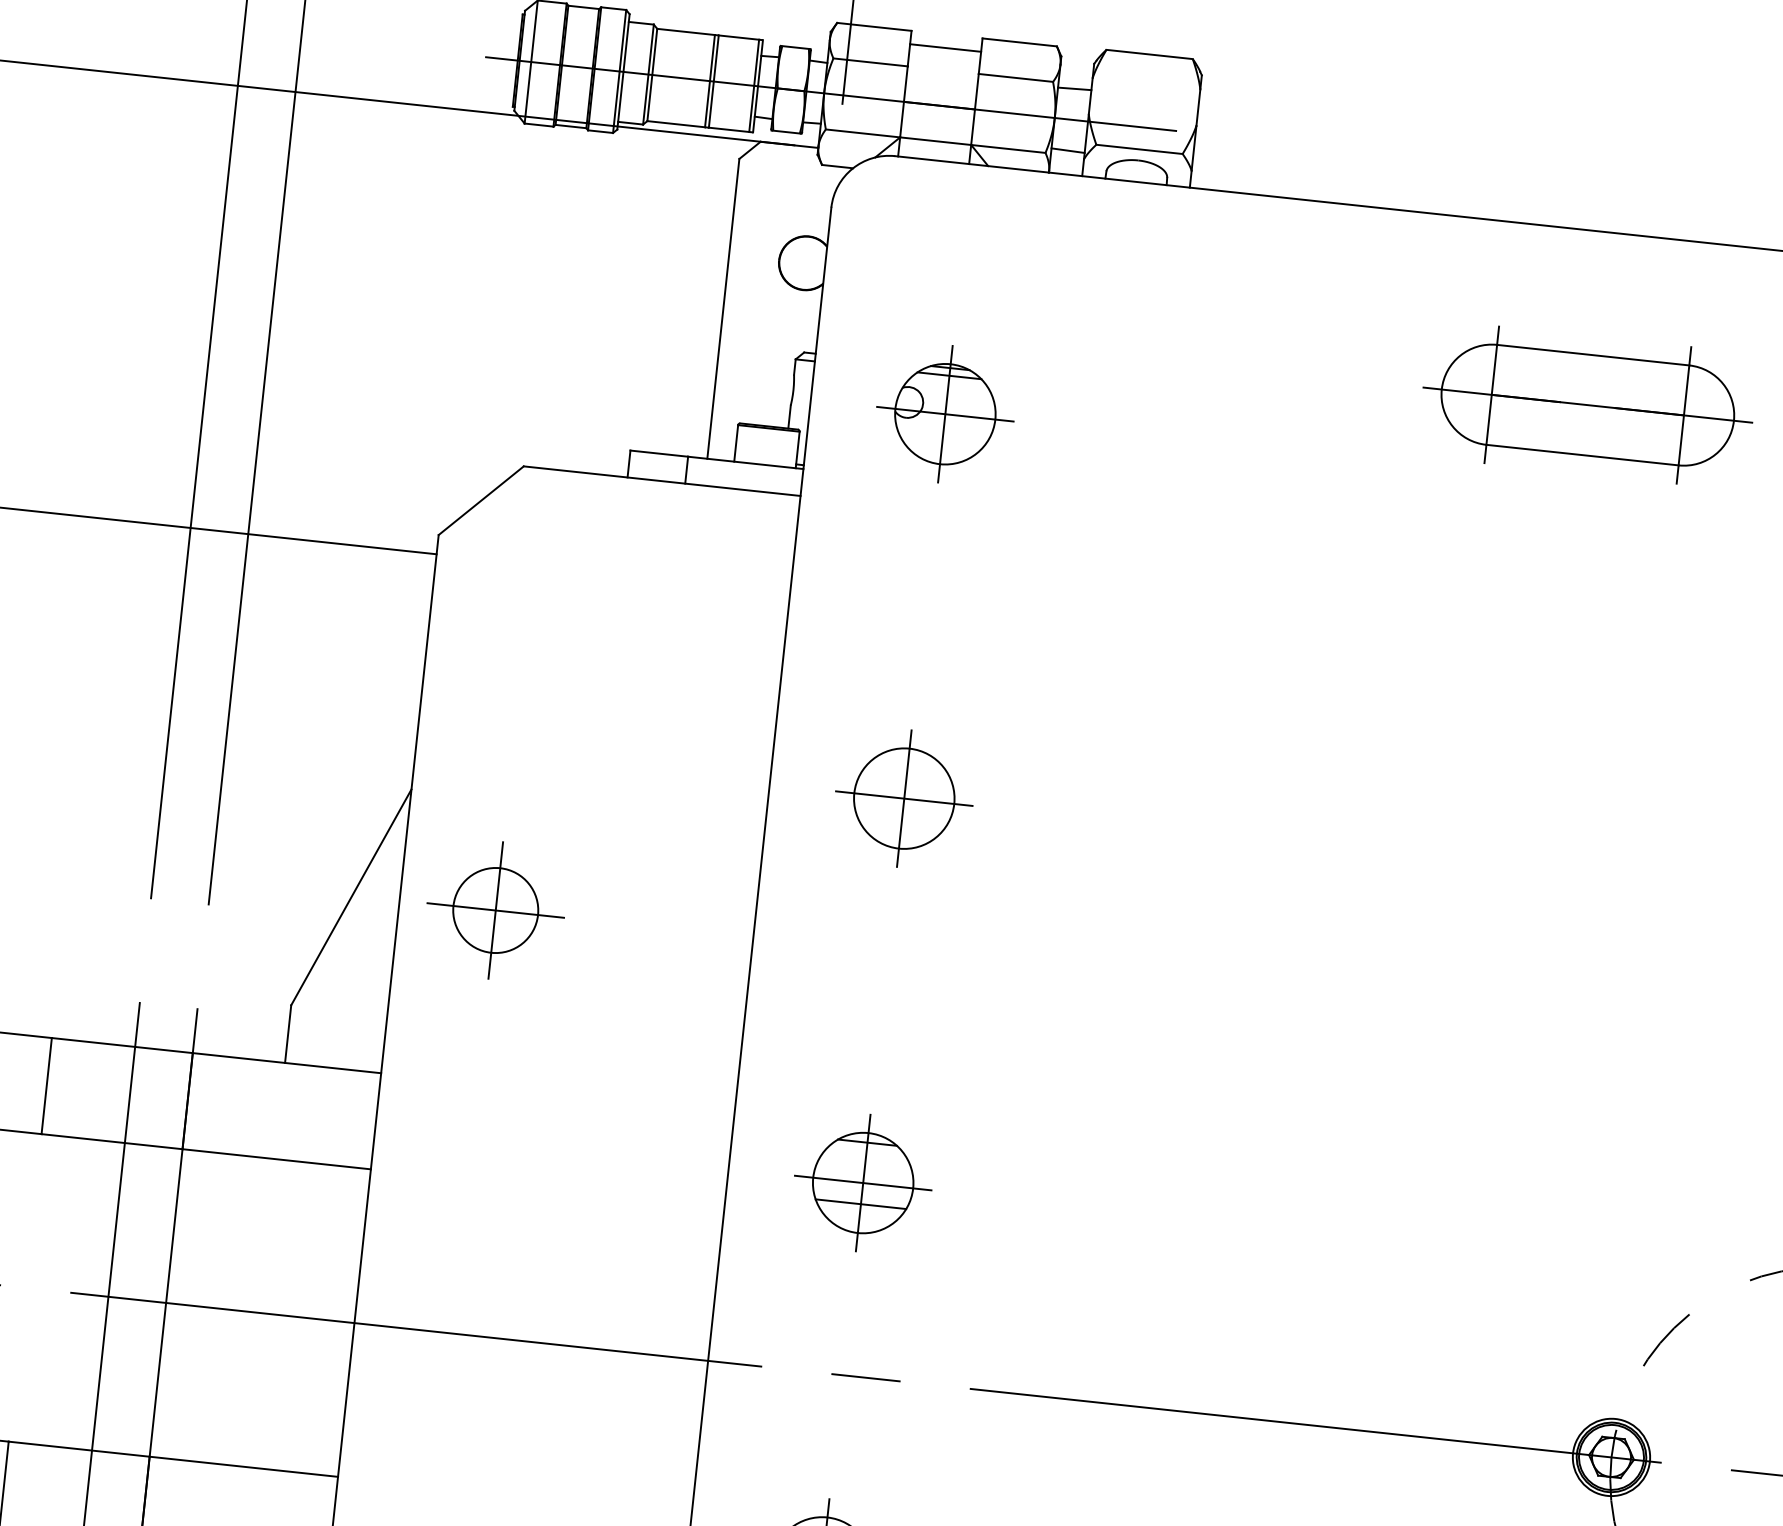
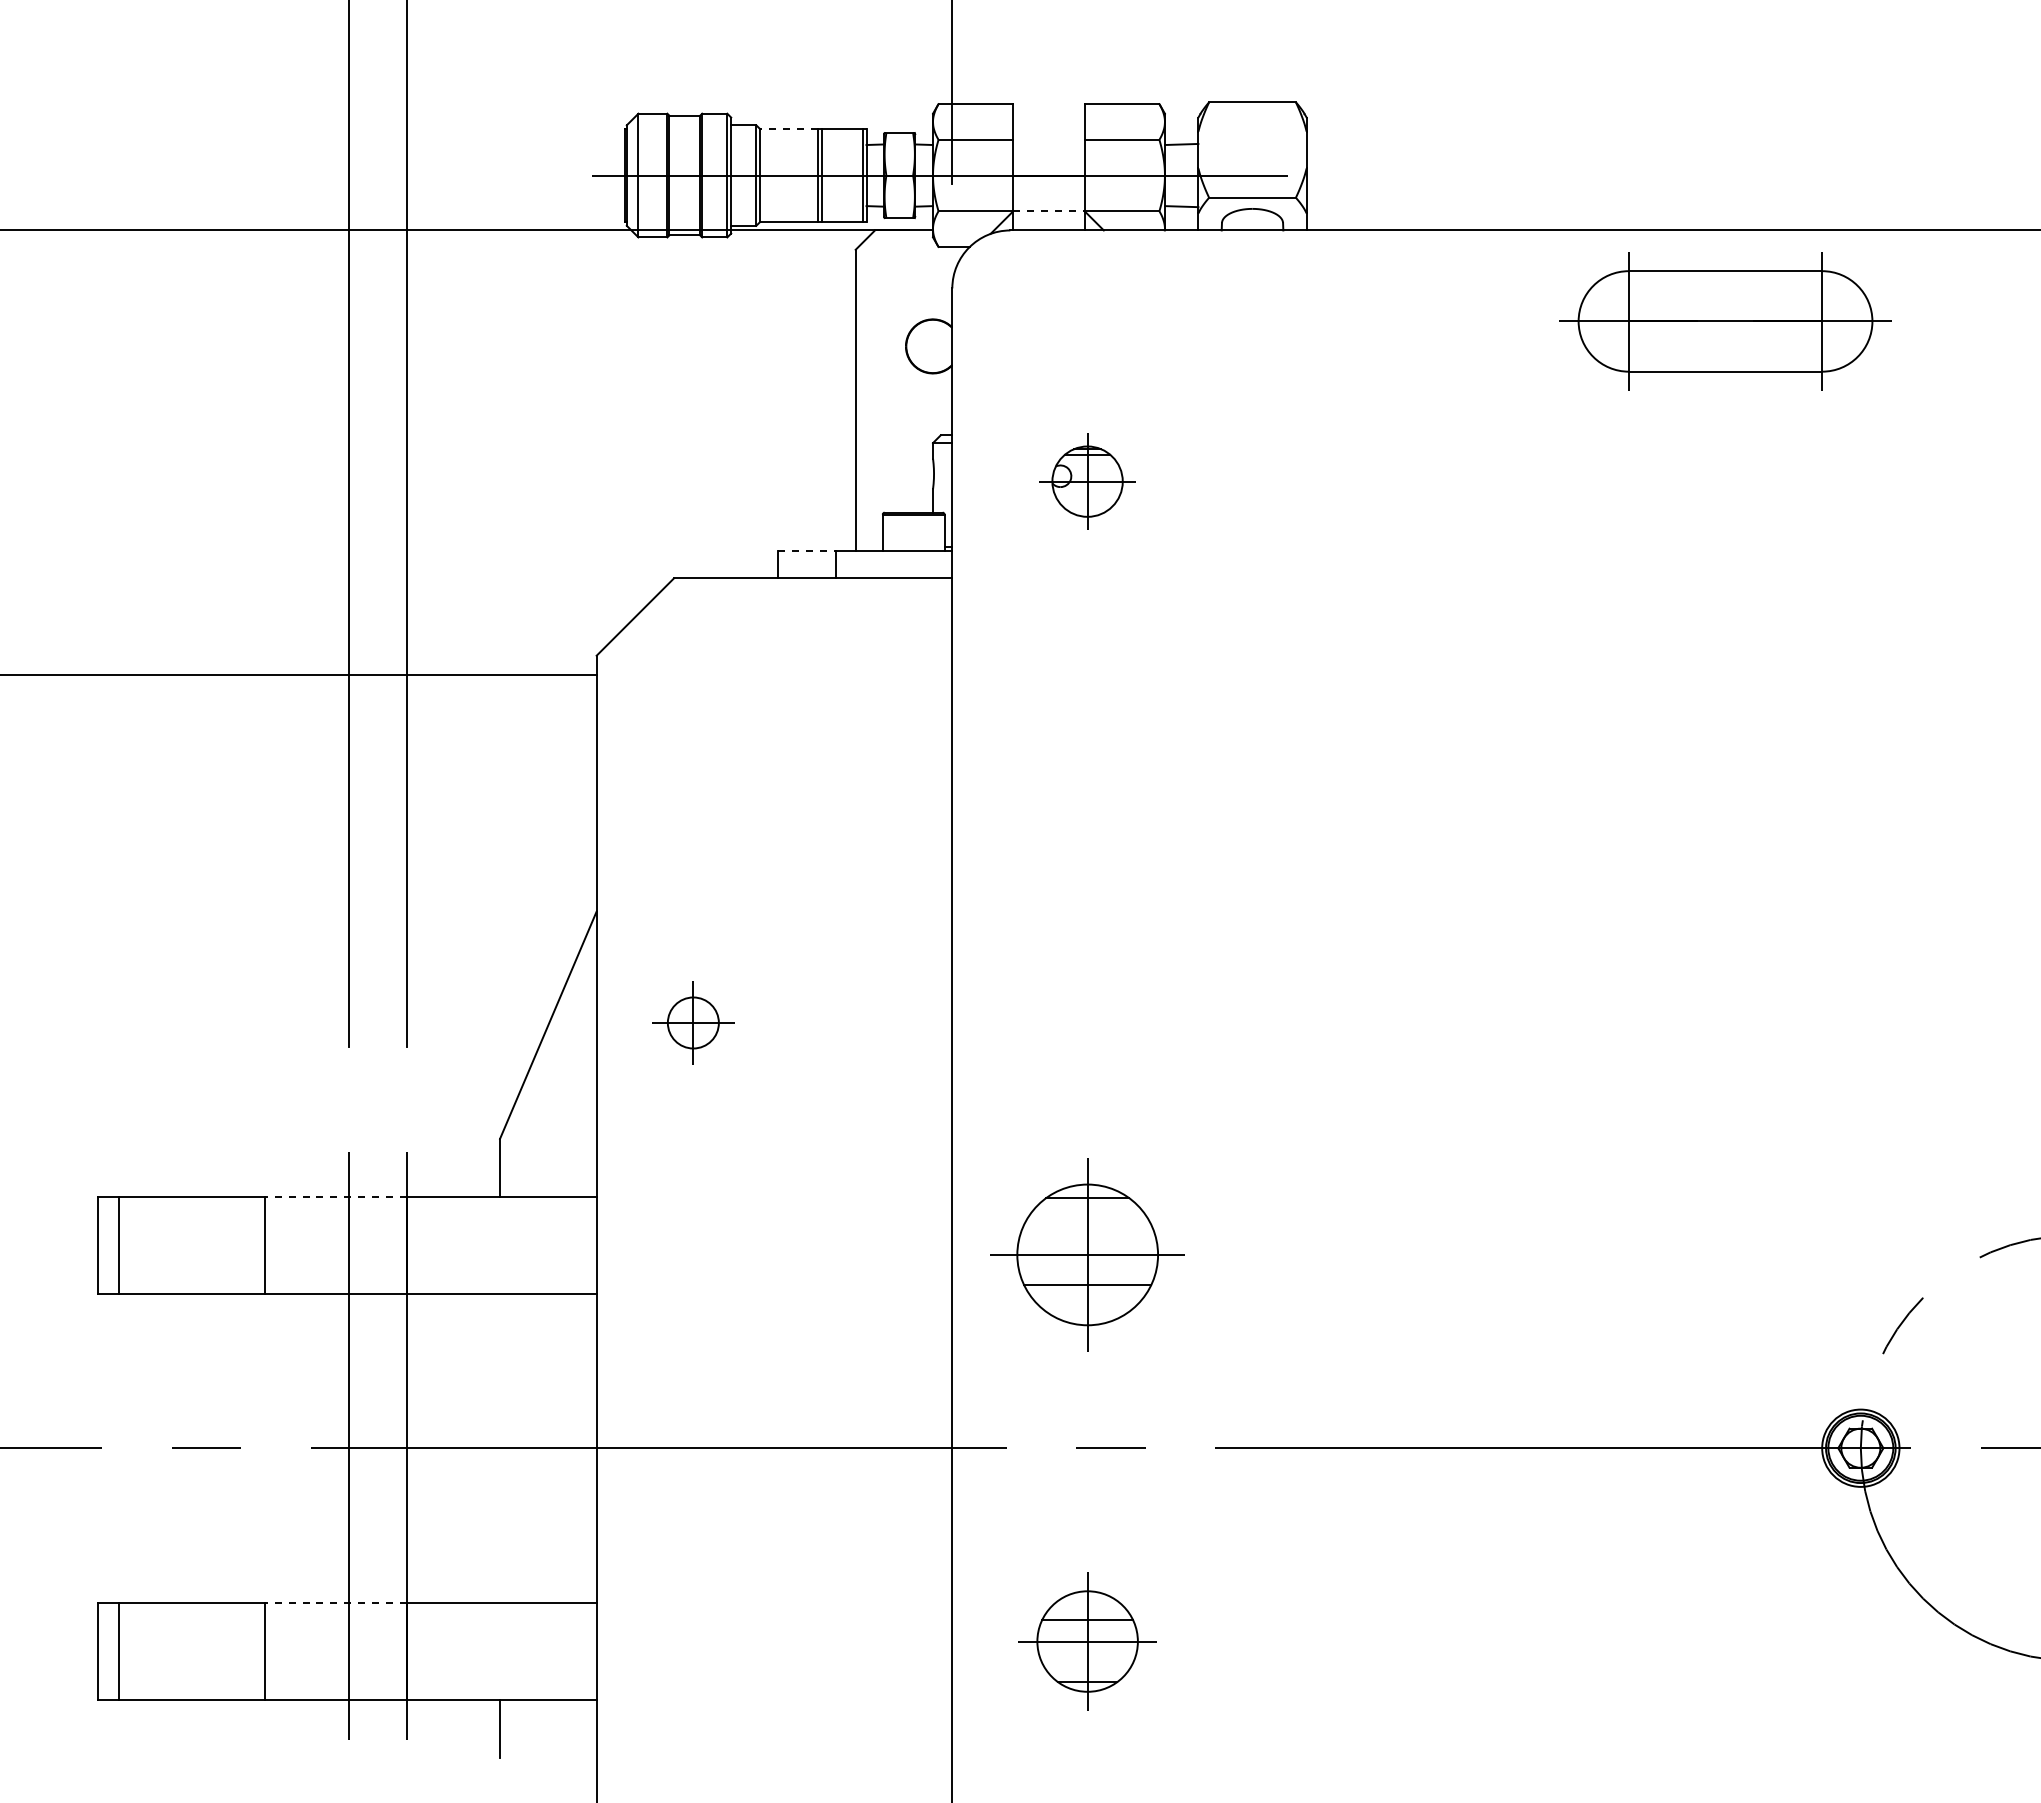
line: (686, 32) -> (789, 129), solid -> dashed
line: (945, 47) -> (1048, 117), removed
line: (935, 141) -> (1048, 211), solid -> dashed
part: (1587, 405) -> (1725, 321), moved
part: (945, 413) -> (1087, 481), size x0.7
line: (659, 453) -> (807, 551), solid -> dashed
part: (904, 798) -> (1087, 868), removed
part: (496, 910) -> (693, 1022), size x0.6
line: (122, 1045) -> (336, 1196), solid -> dashed
part: (863, 1182) -> (1087, 1254), size x1.4
line: (79, 1448) -> (336, 1602), solid -> dashed

